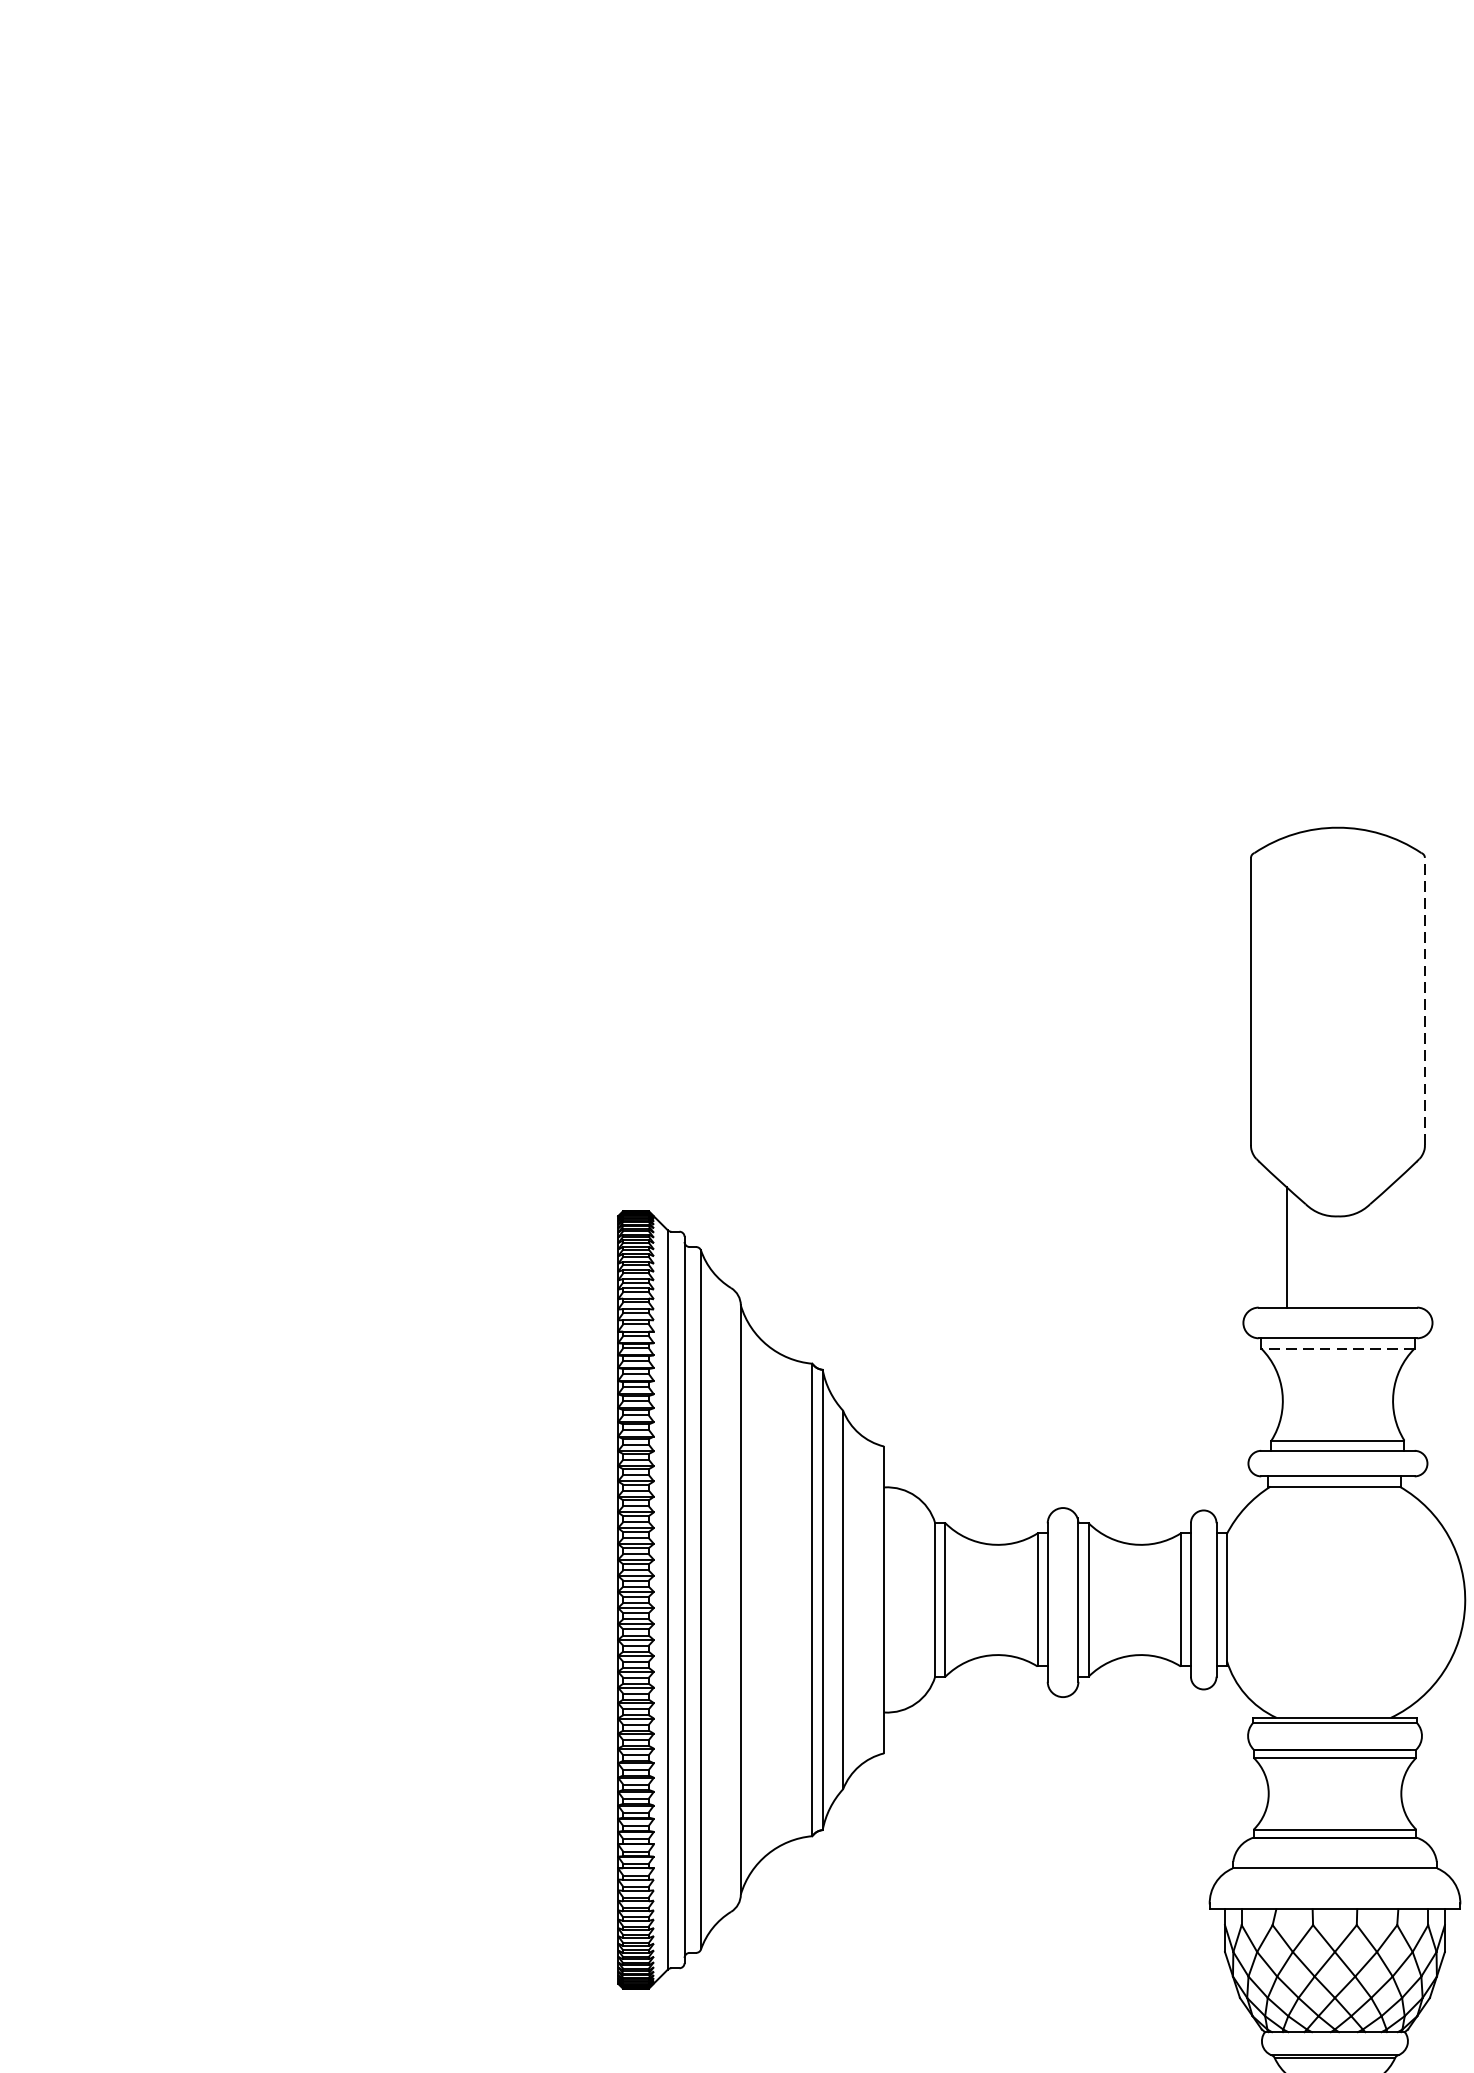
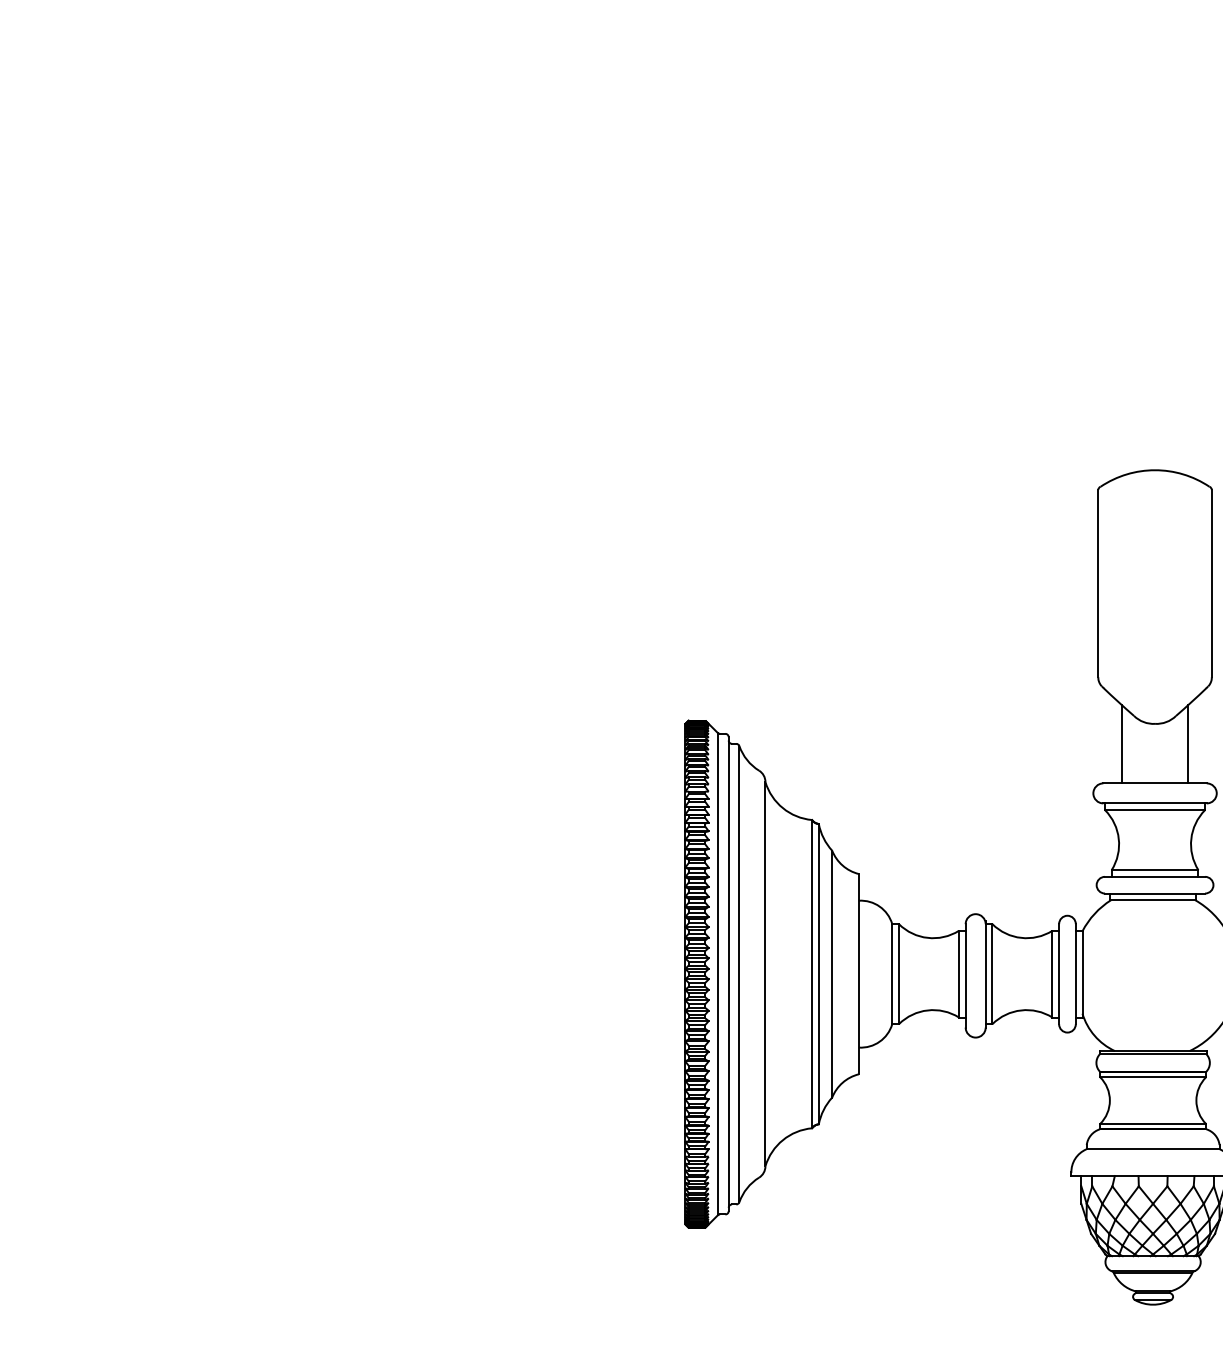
line: (1424, 1001) -> (1211, 583), dashed -> solid
line: (1389, 1246) -> (1188, 743), added
line: (1337, 1349) -> (1154, 810), dashed -> solid

